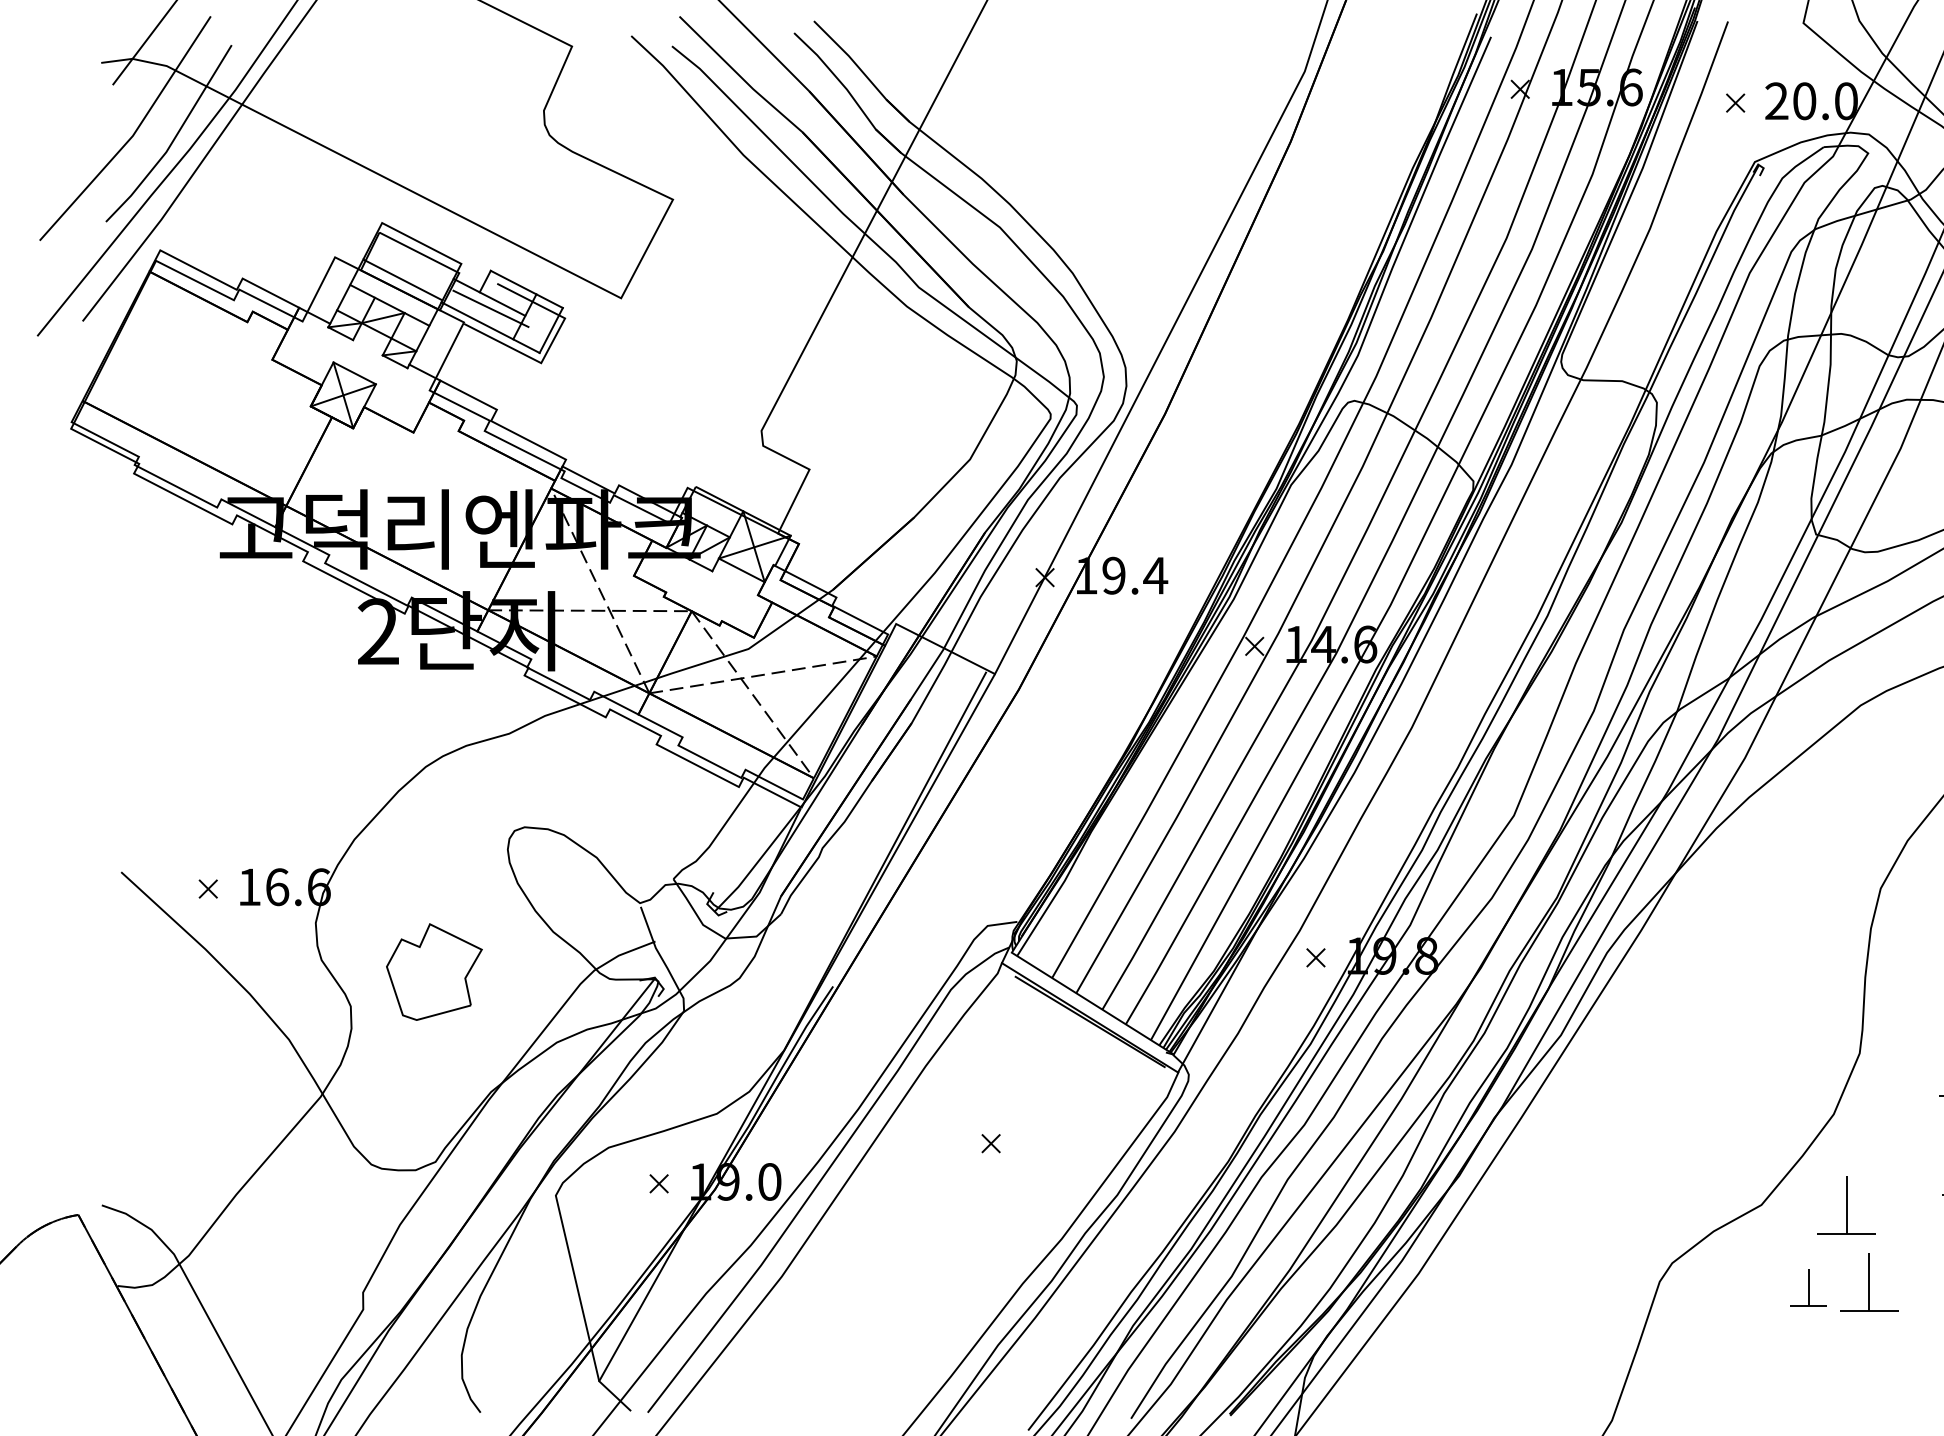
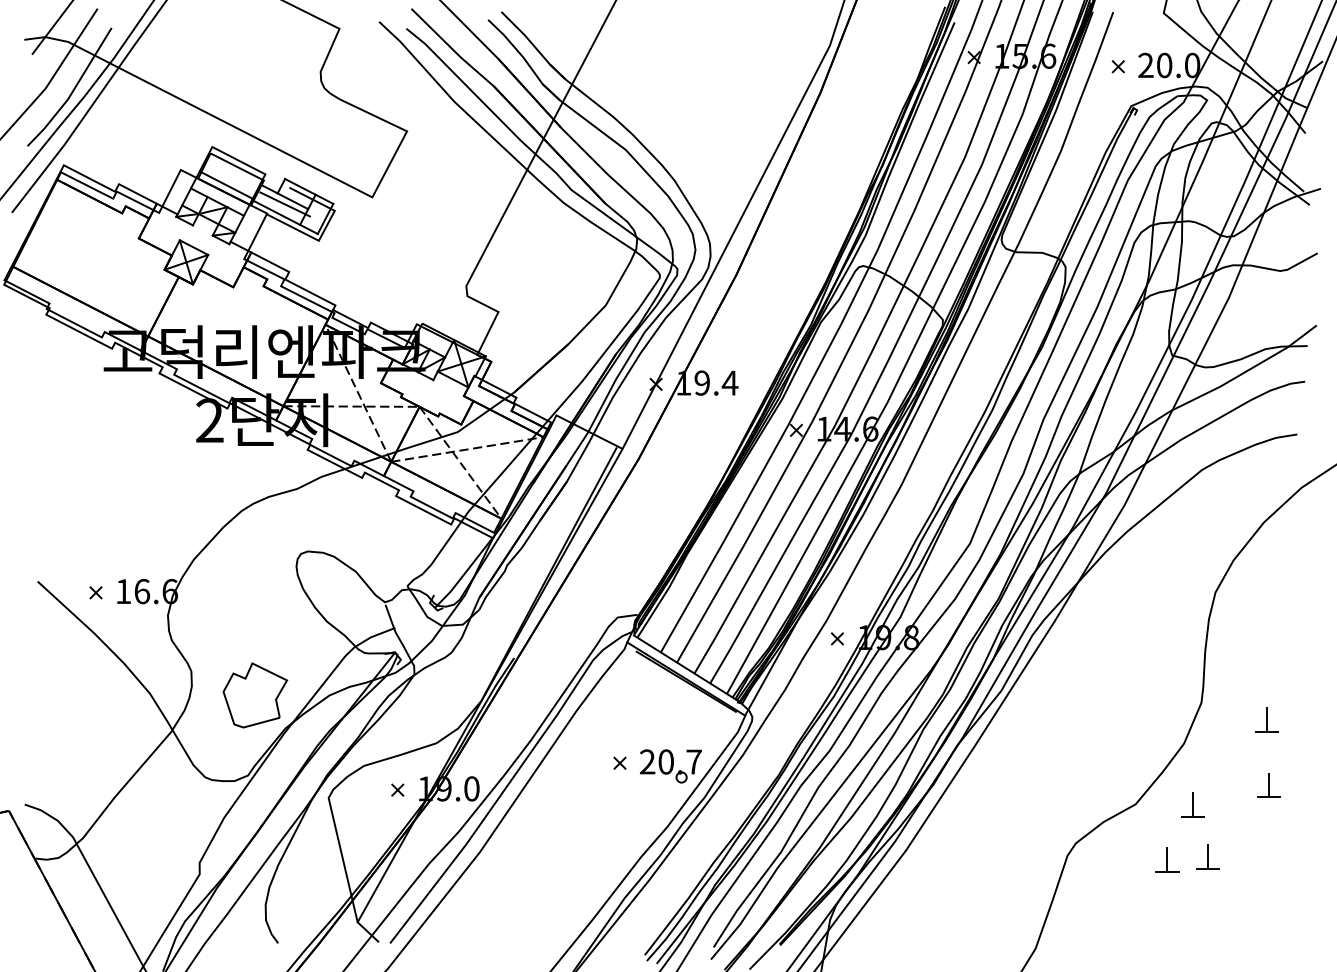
part: (434, 972) -> (255, 695), moved
part: (1066, 1148) -> (670, 766), added
part: (1846, 1205) -> (1192, 804), size x0.62
part: (1868, 1282) -> (1207, 856), size x0.62

